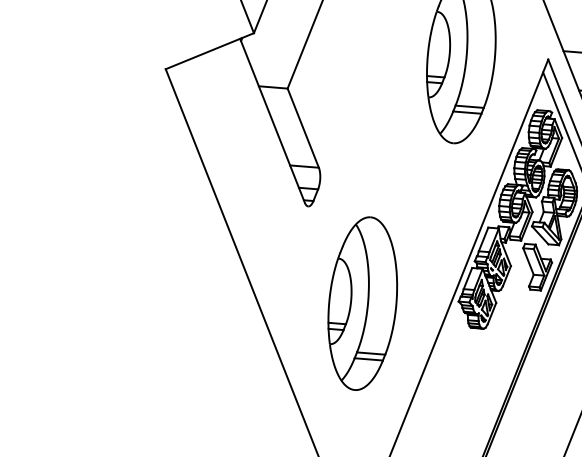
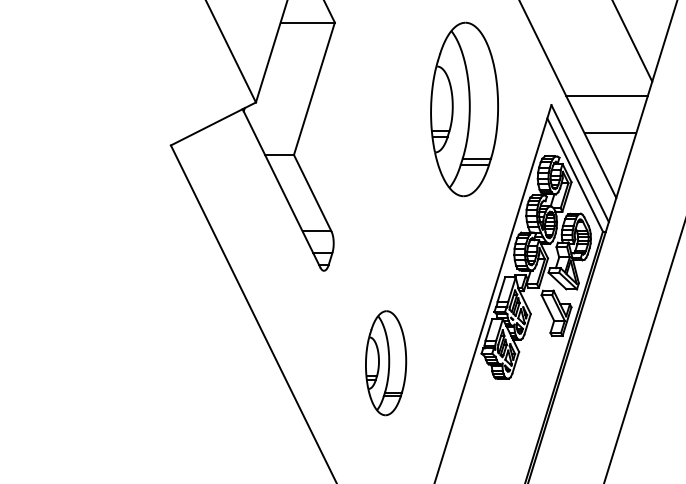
part: (362, 302) -> (385, 362), size x0.6

